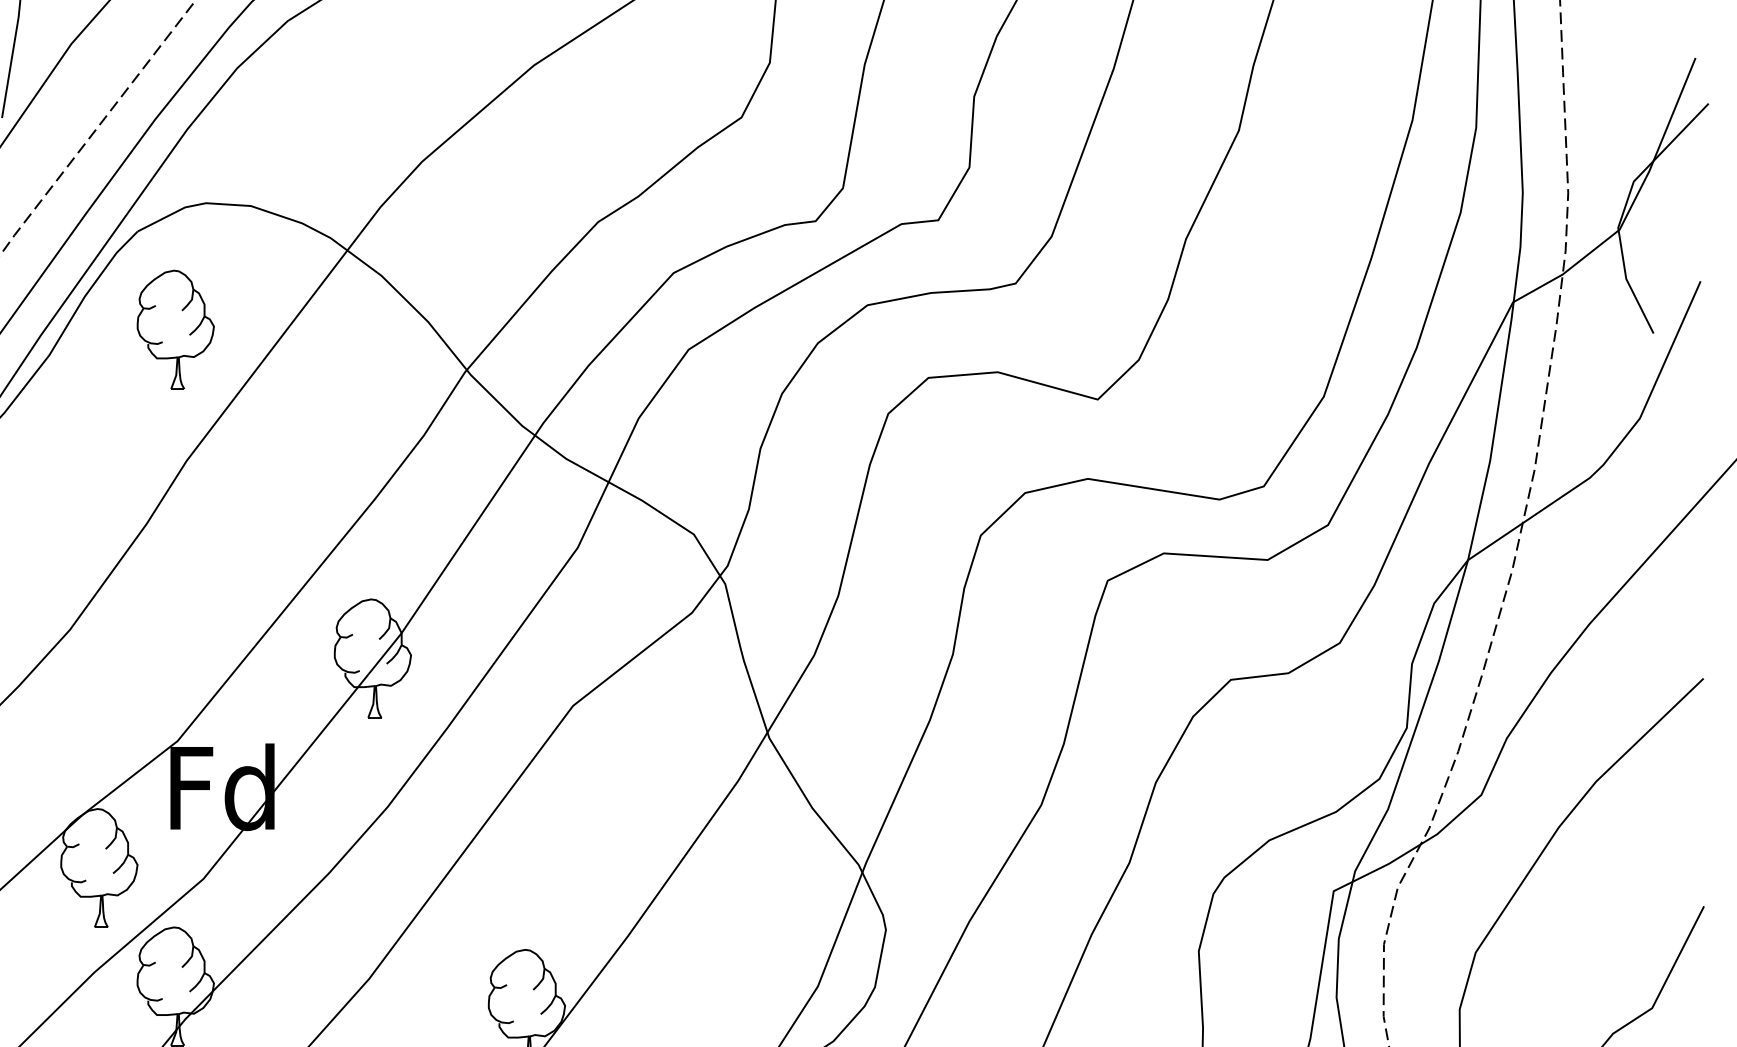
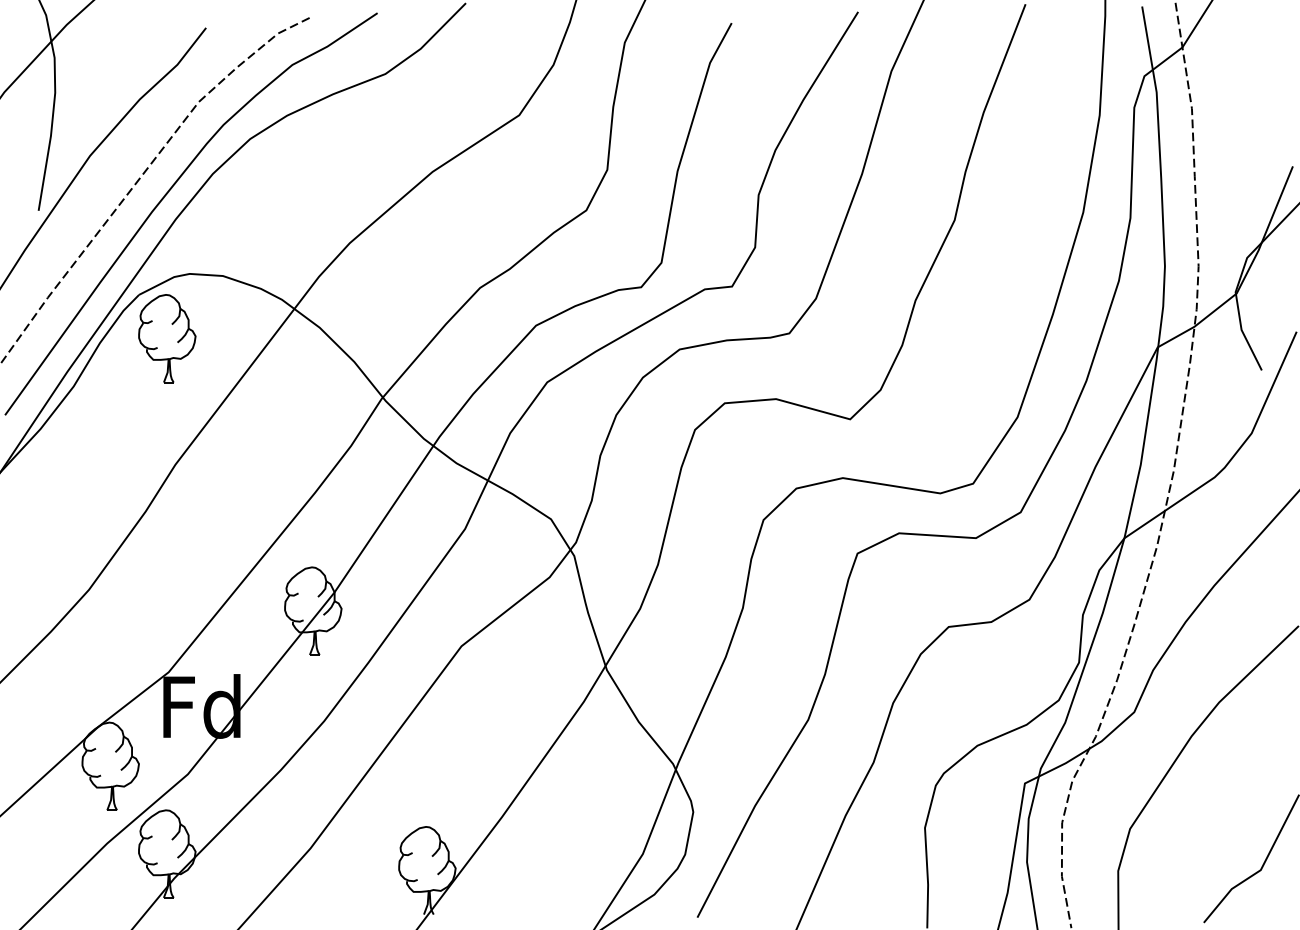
part: (176, 329) -> (167, 338), moved

